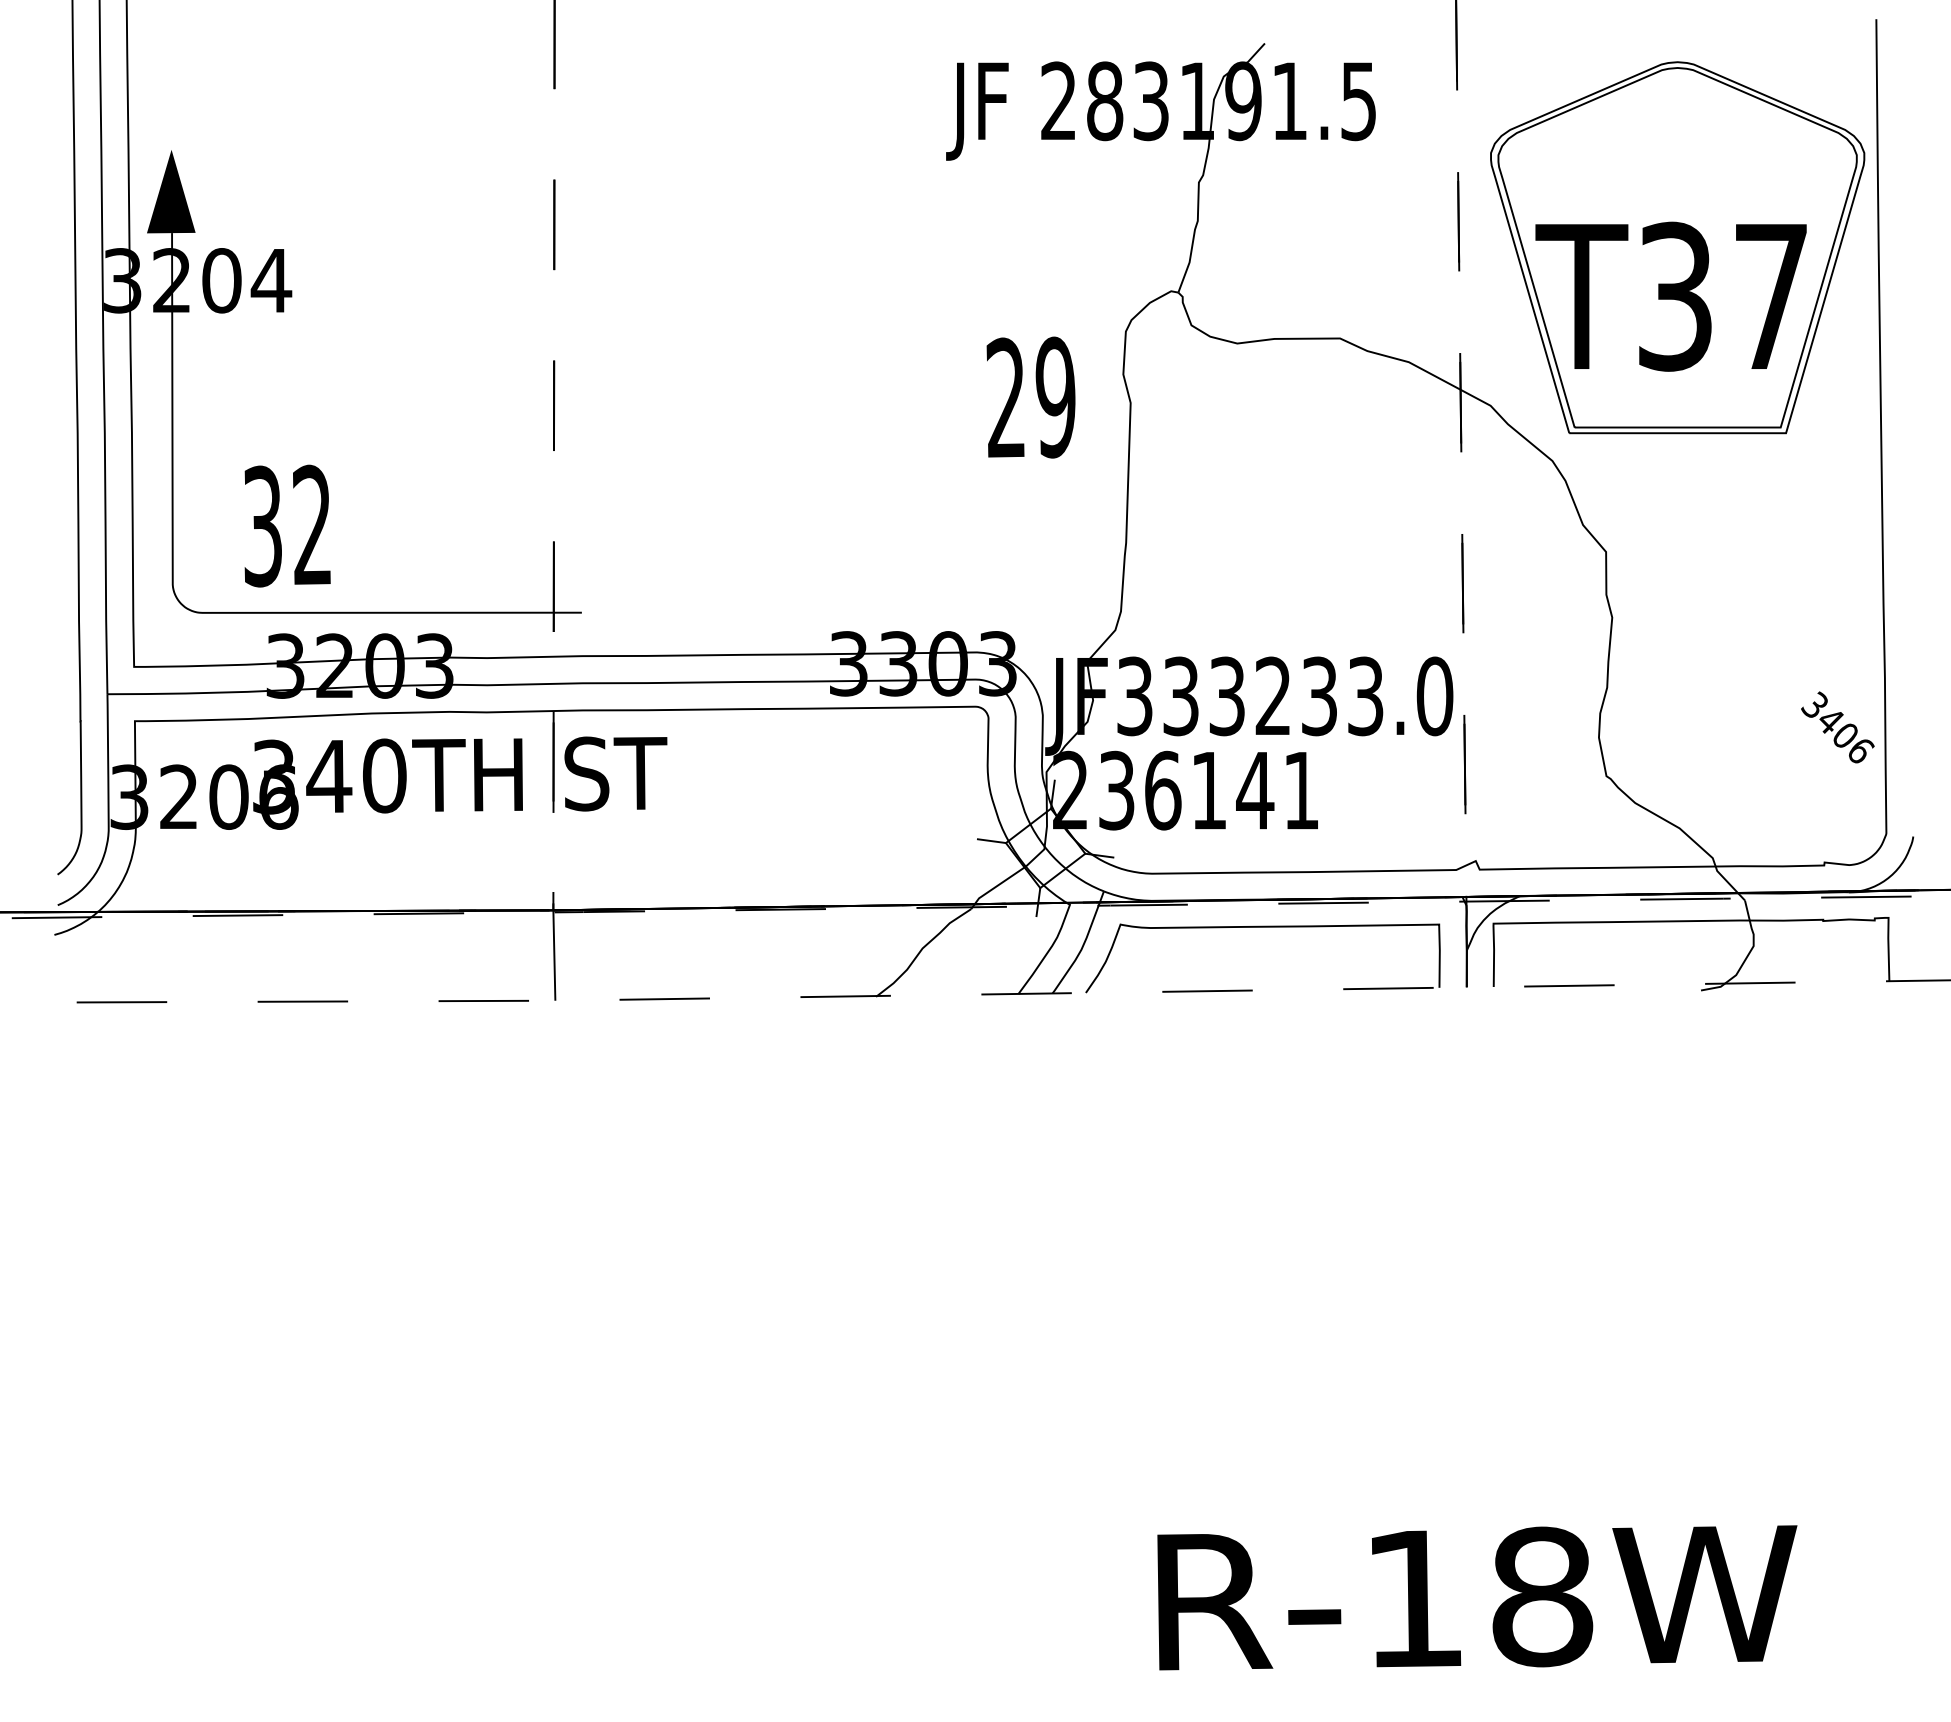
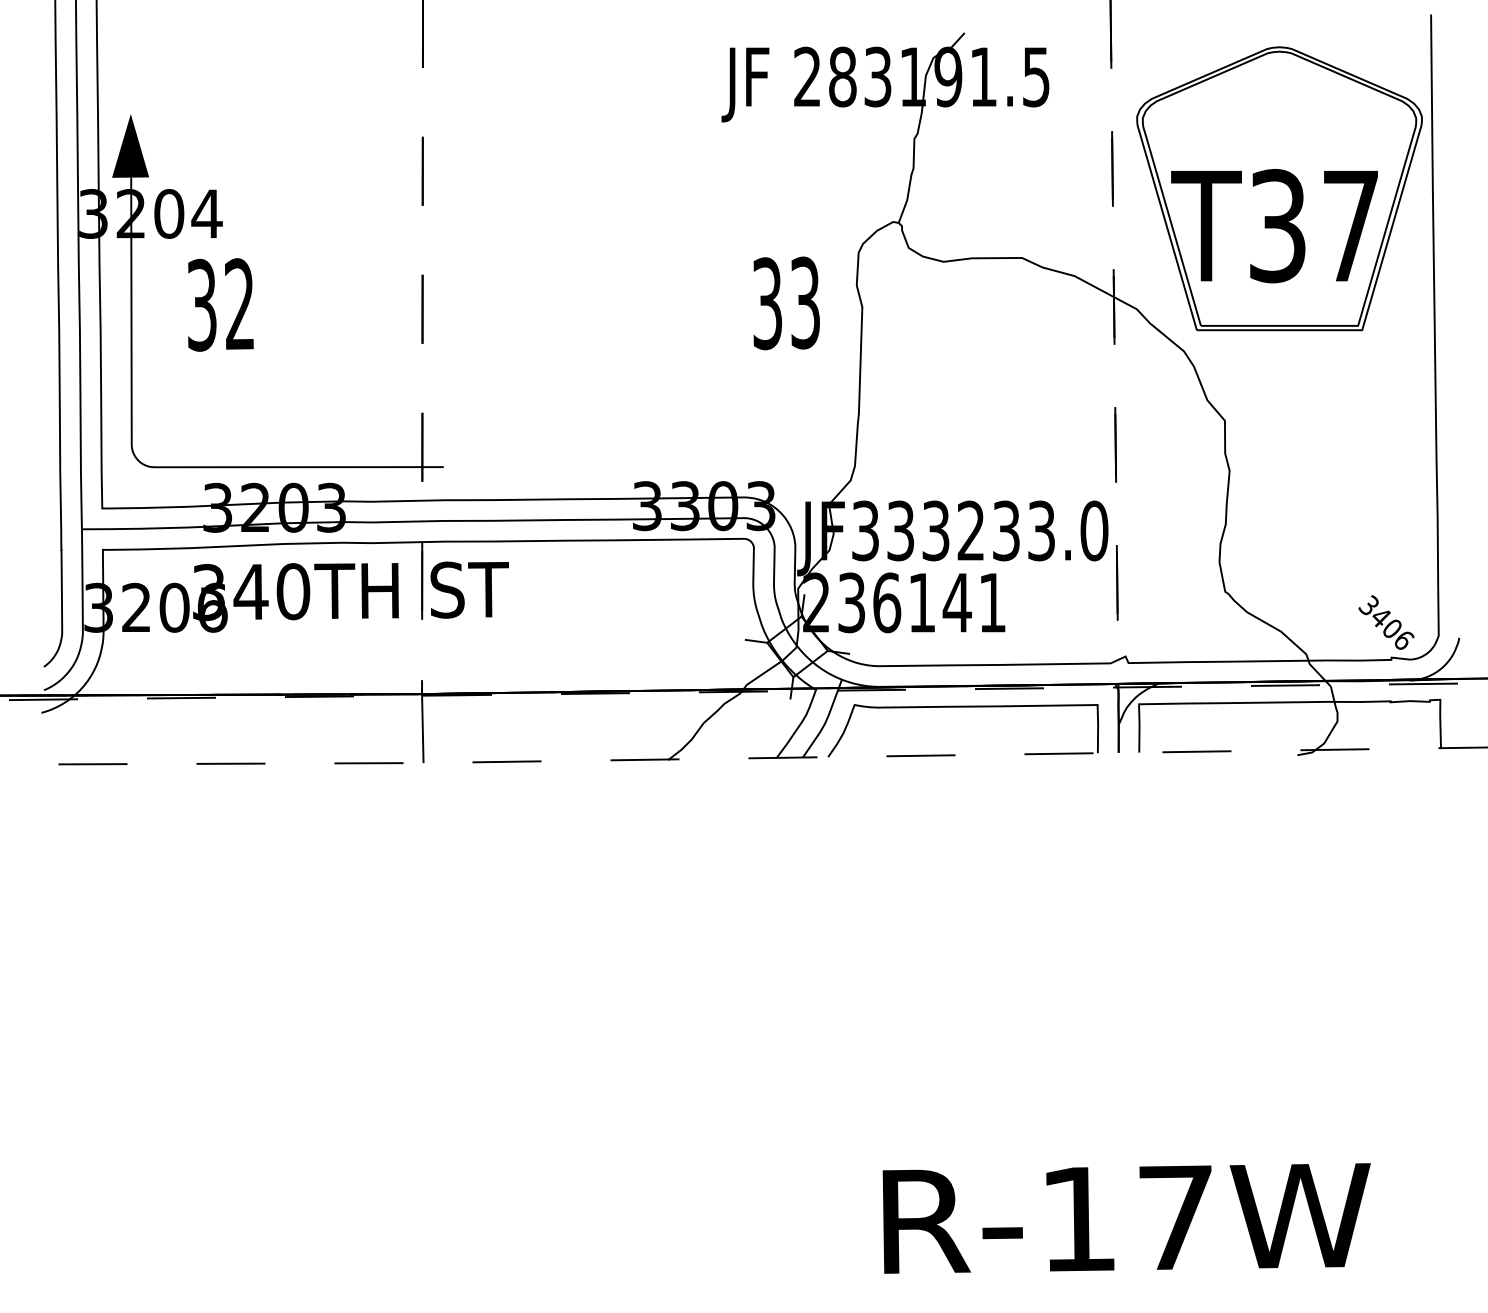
text: (1030, 397) -> (785, 302), 29 -> 33
text: (287, 525) -> (220, 304), moved
text: (1837, 727) -> (1386, 622), moved
text: (1542, 1596) -> (1176, 1217), R-18W -> R-17W

